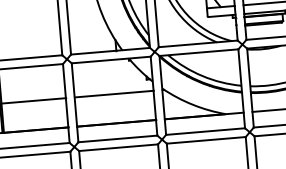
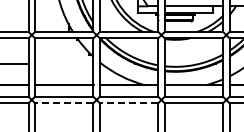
line: (114, 93) -> (64, 63), removed
line: (205, 140) -> (128, 103), solid -> dashed
line: (117, 148) -> (63, 103), solid -> dashed

